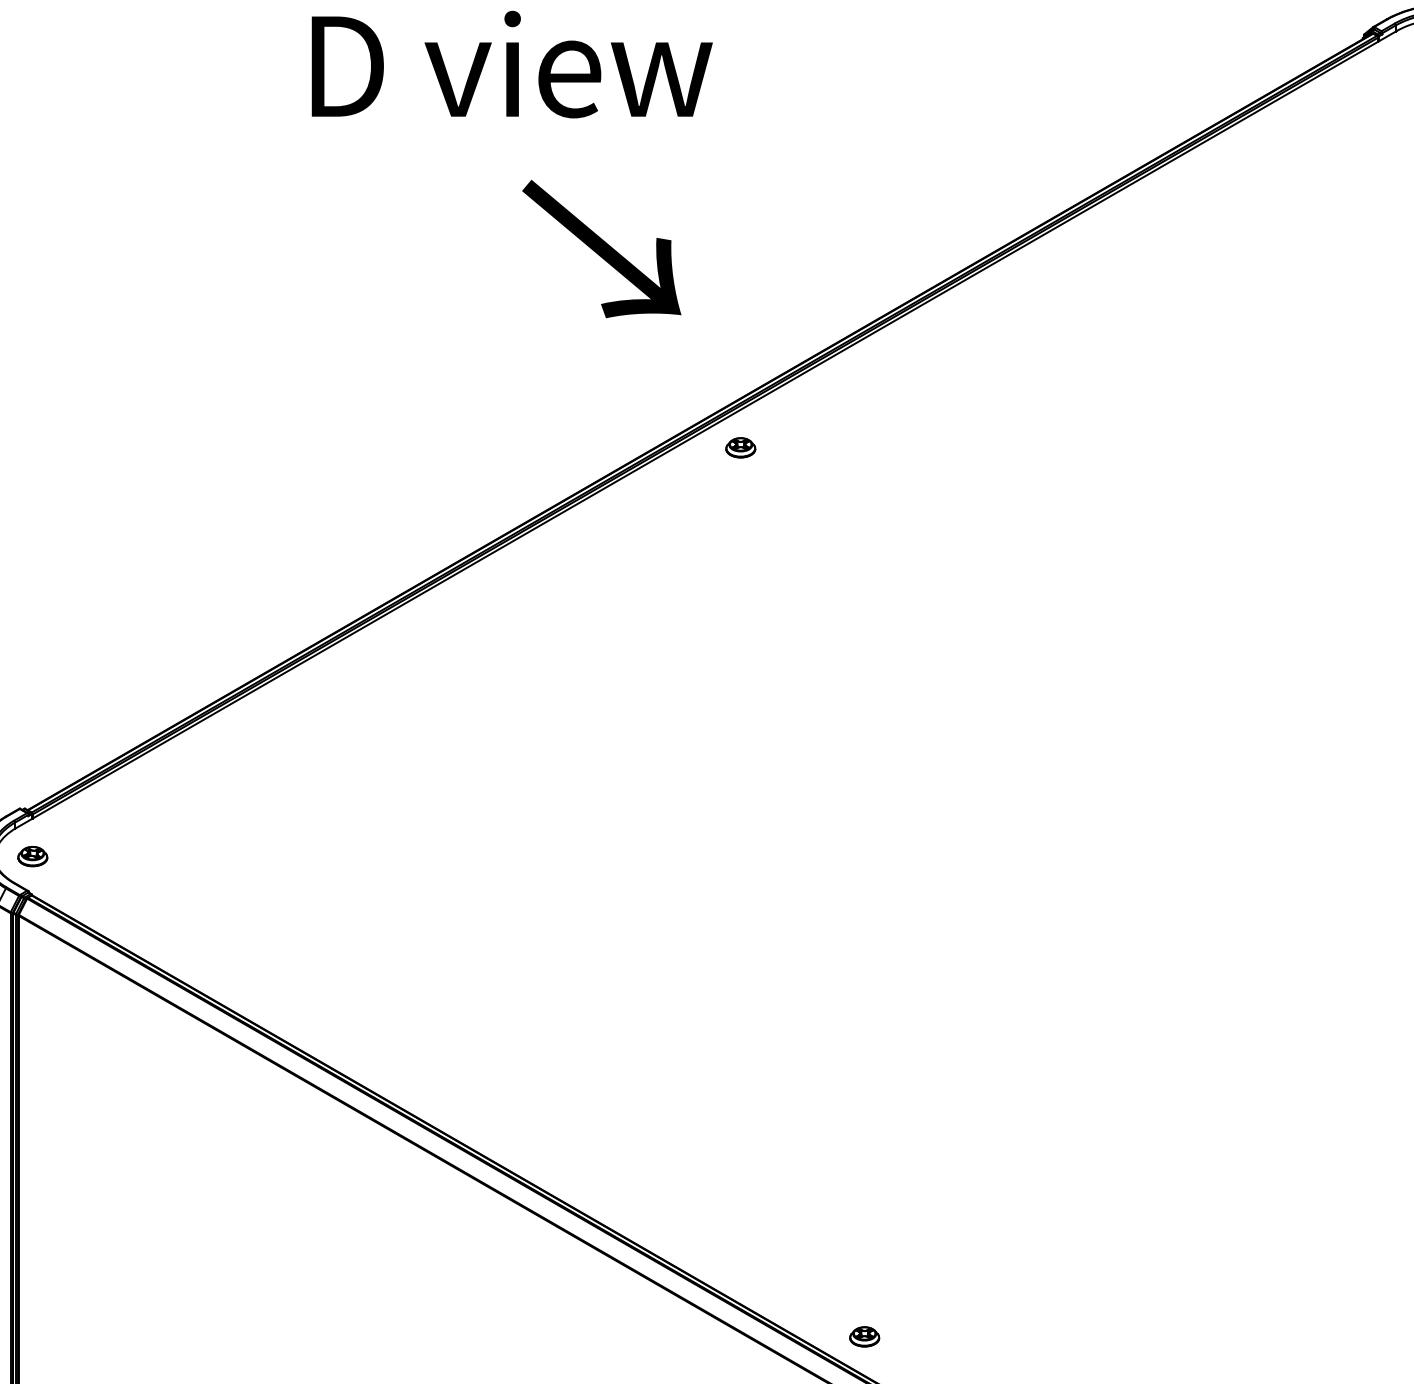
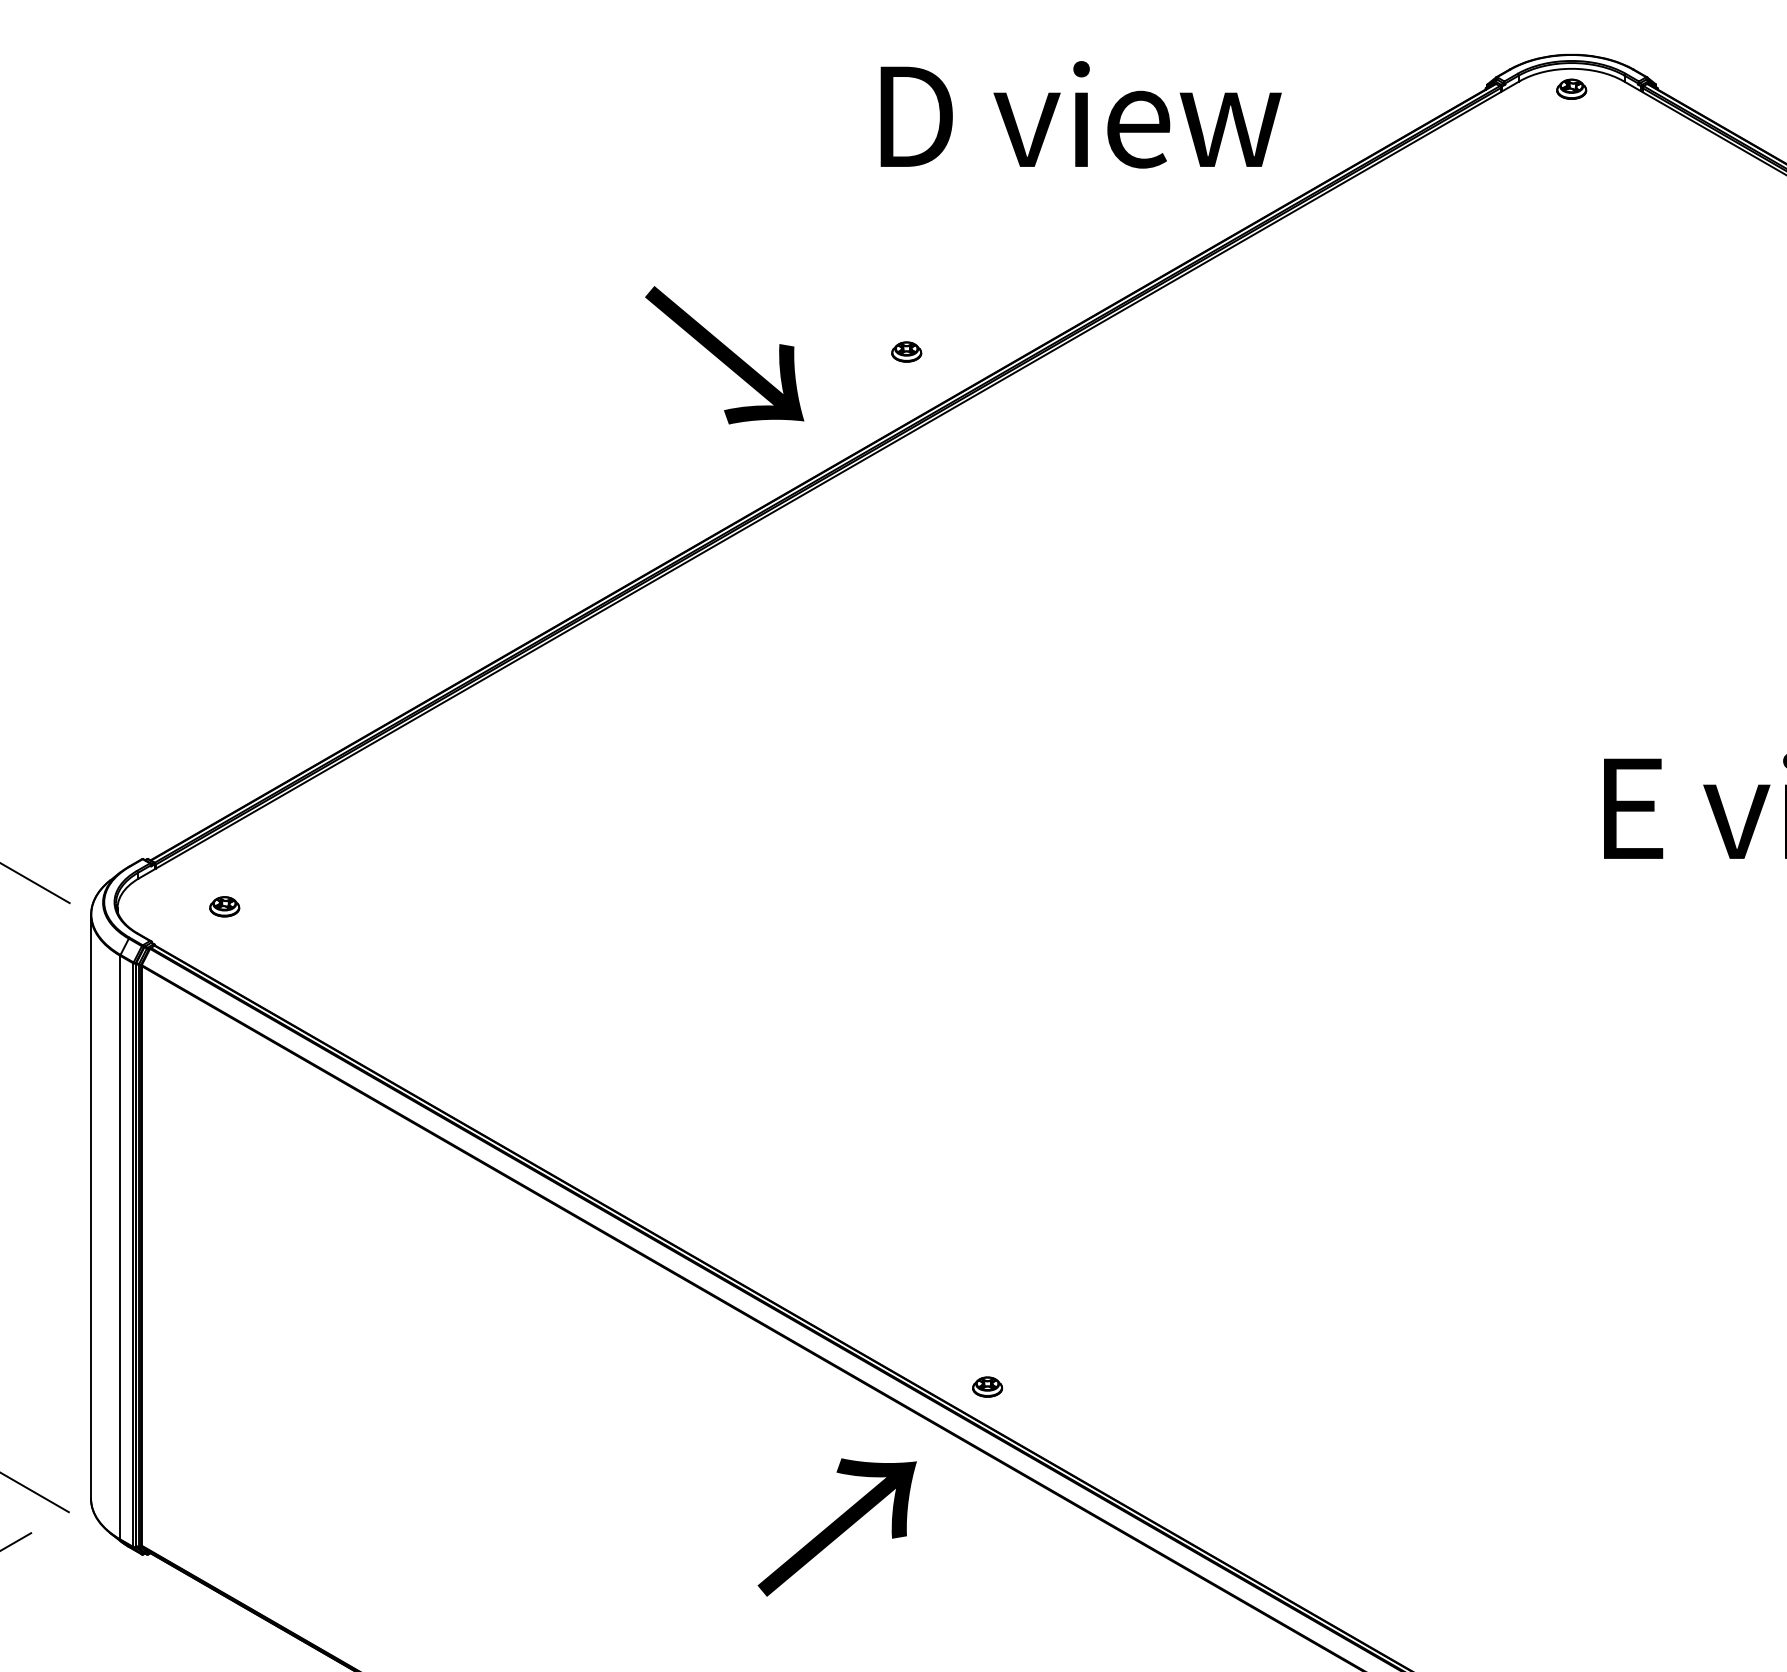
text: (511, 64) -> (1080, 114), moved
text: (601, 249) -> (724, 355), moved
part: (740, 447) -> (906, 351), moved
part: (32, 856) -> (224, 906), moved

